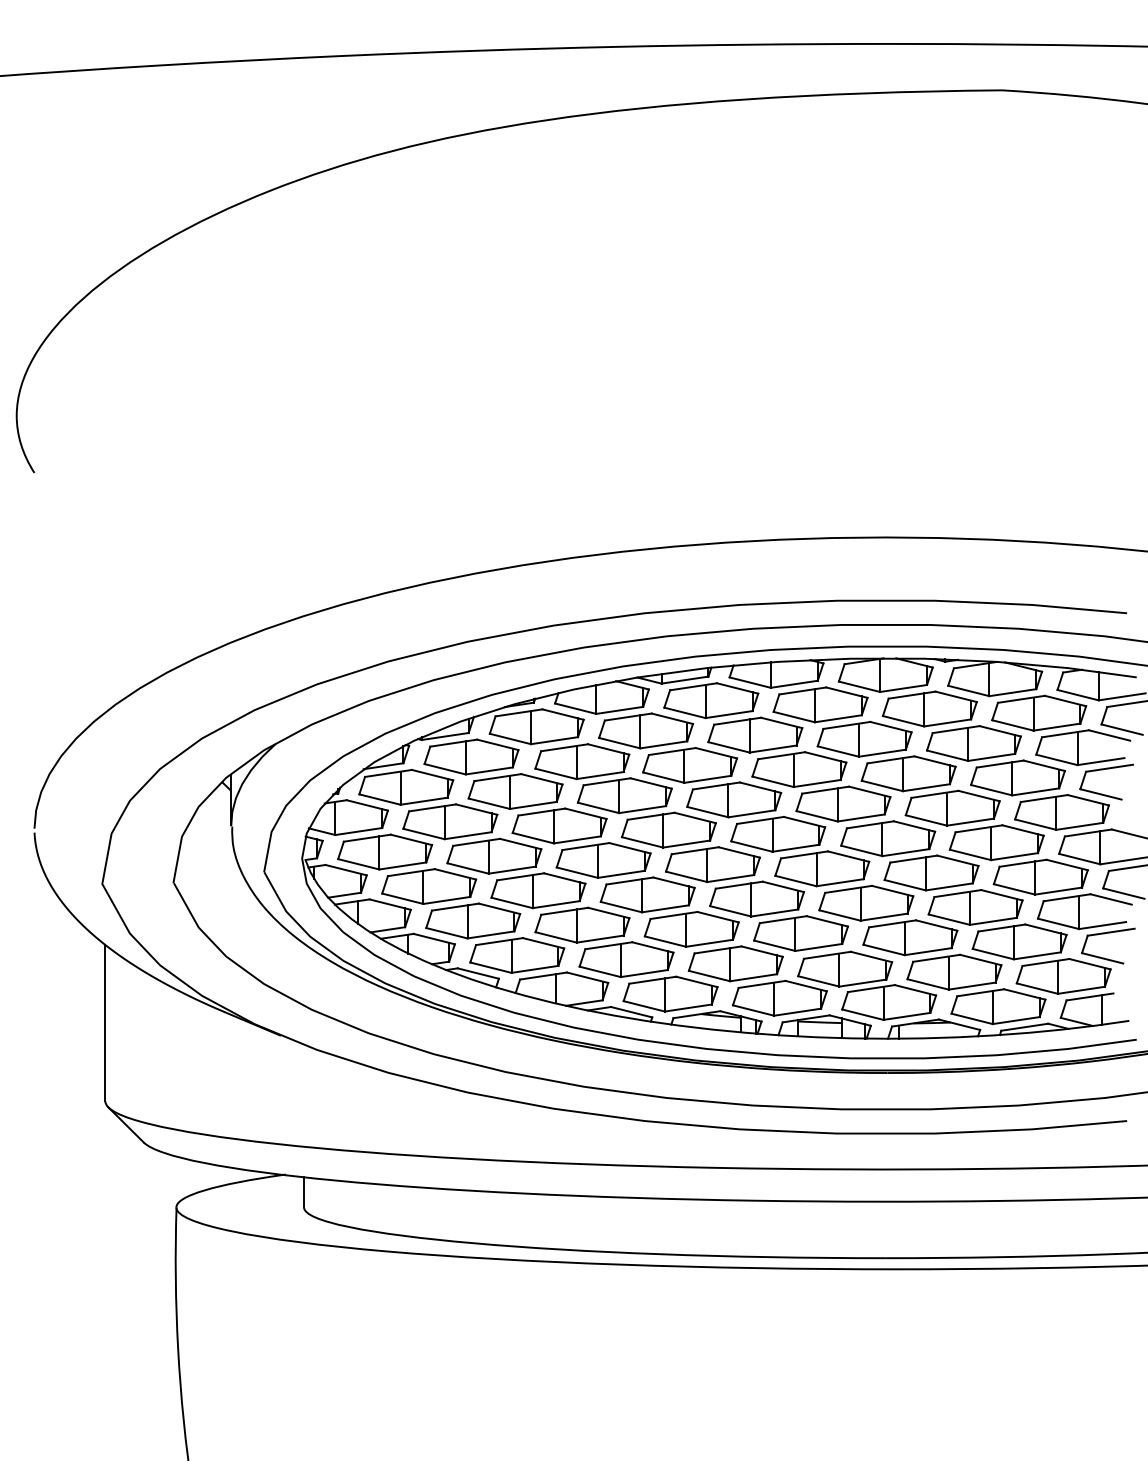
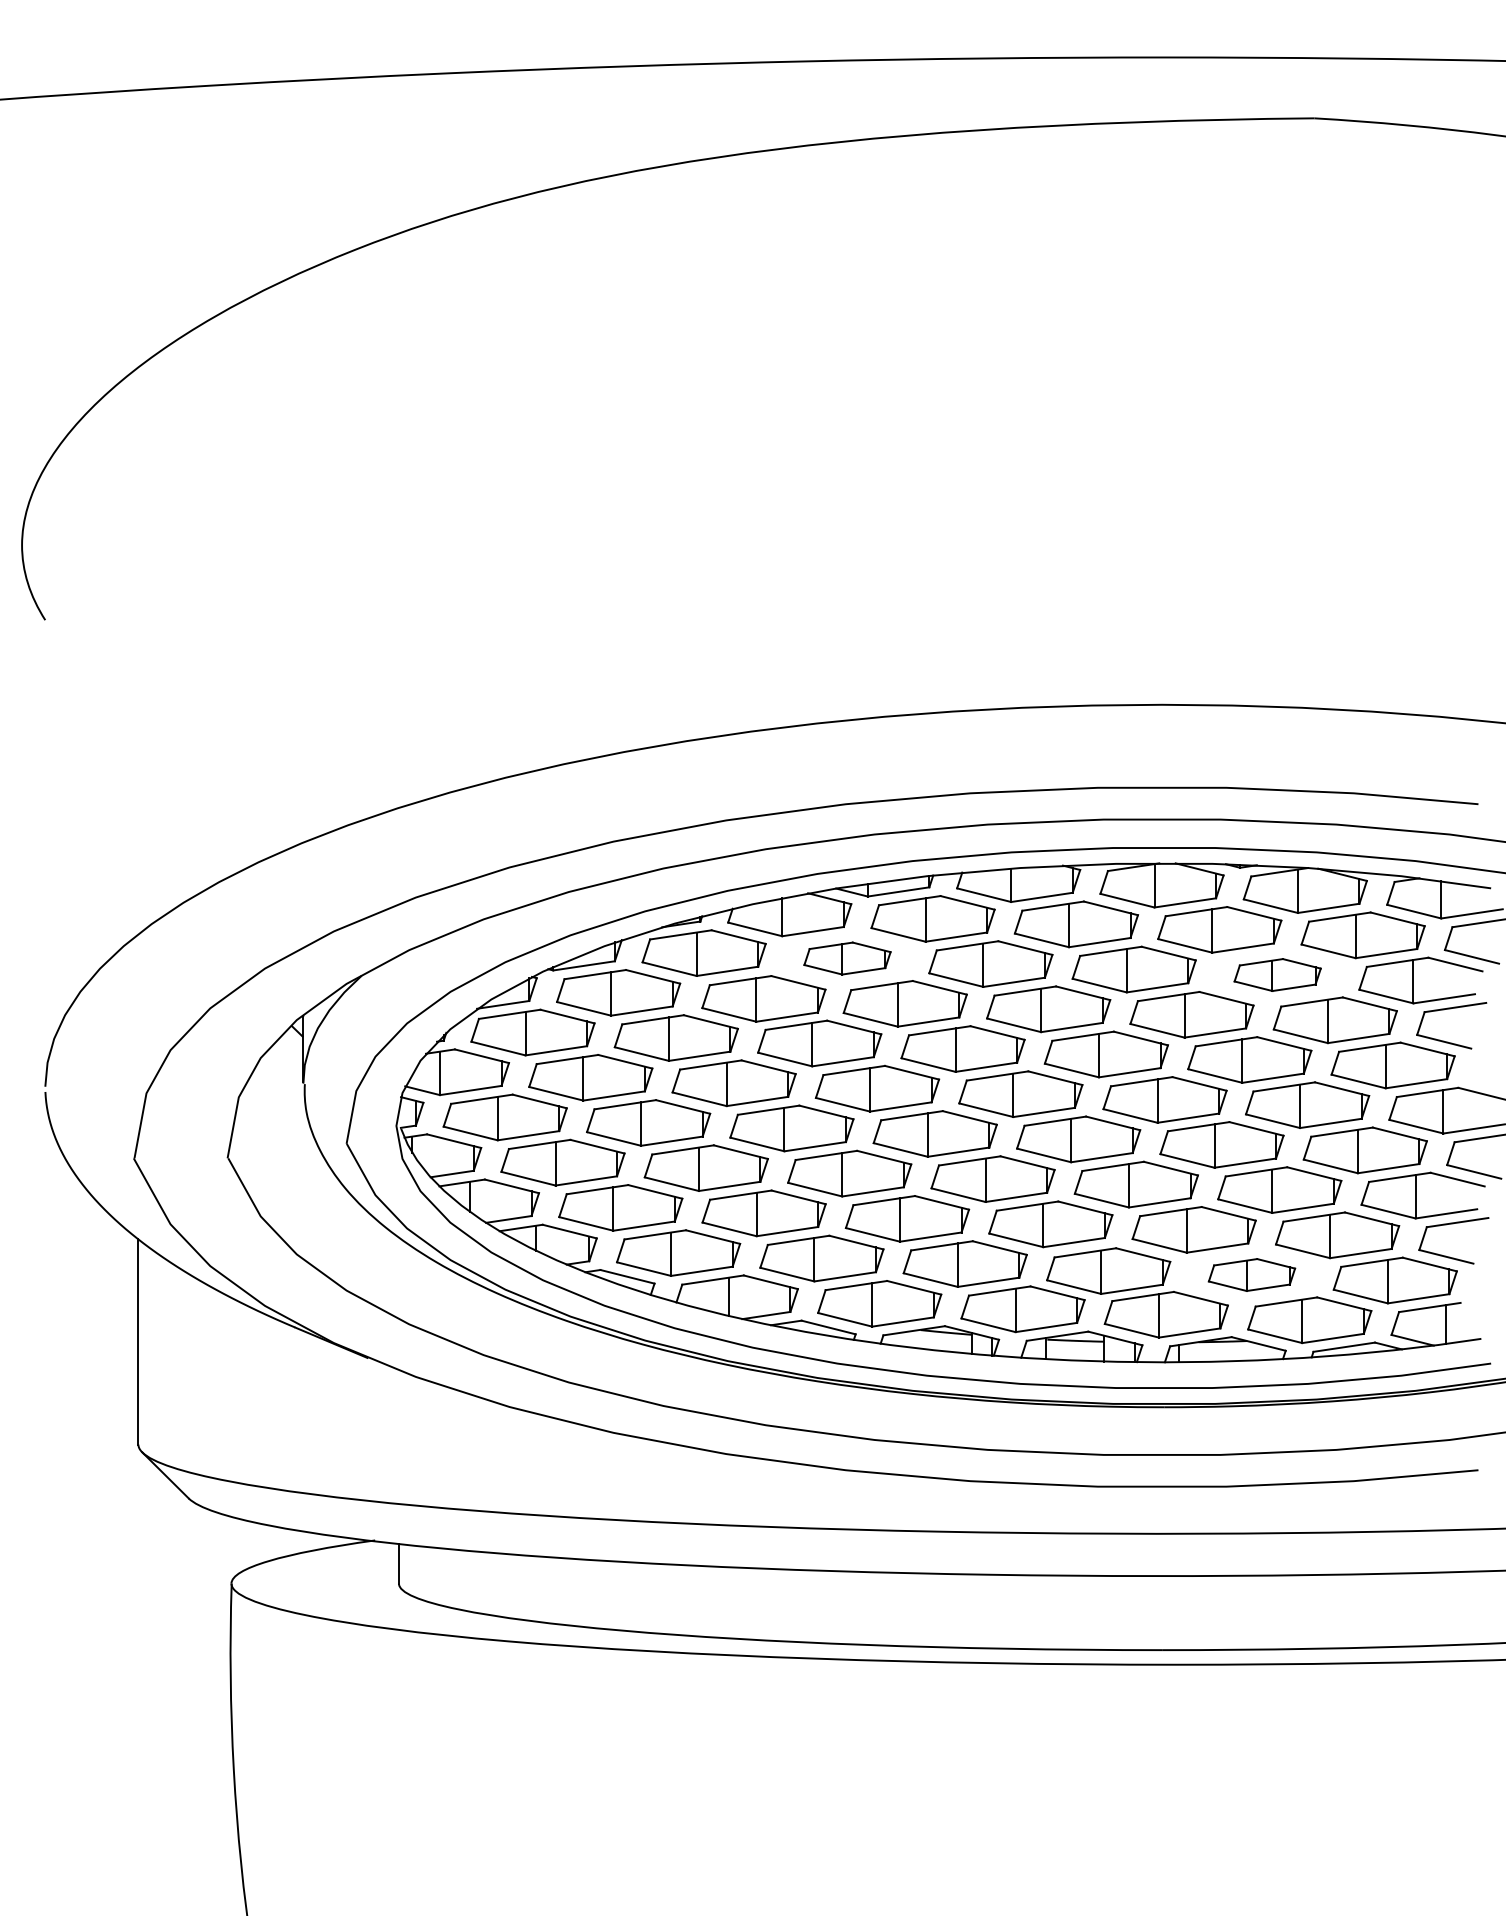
part: (646, 730) -> (847, 958), size x0.7
part: (973, 743) -> (1277, 974), size x0.7
part: (954, 971) -> (1251, 1274), size x0.7

